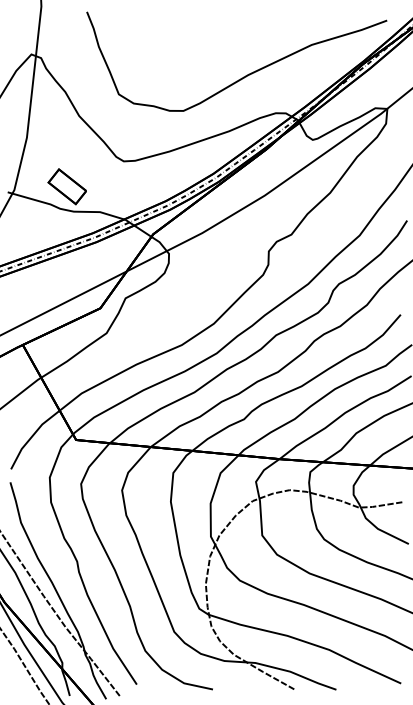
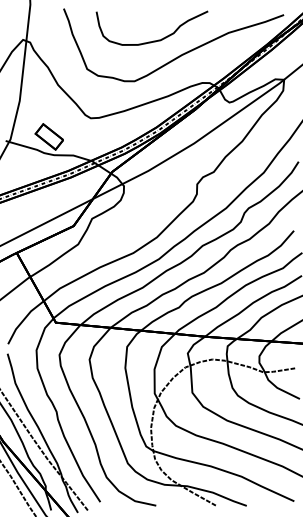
curve: (209, 55) -> (153, 40), added

